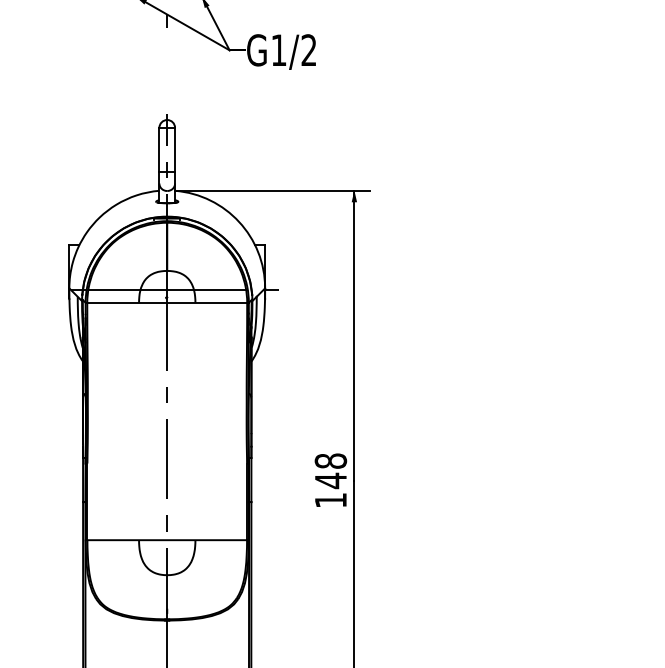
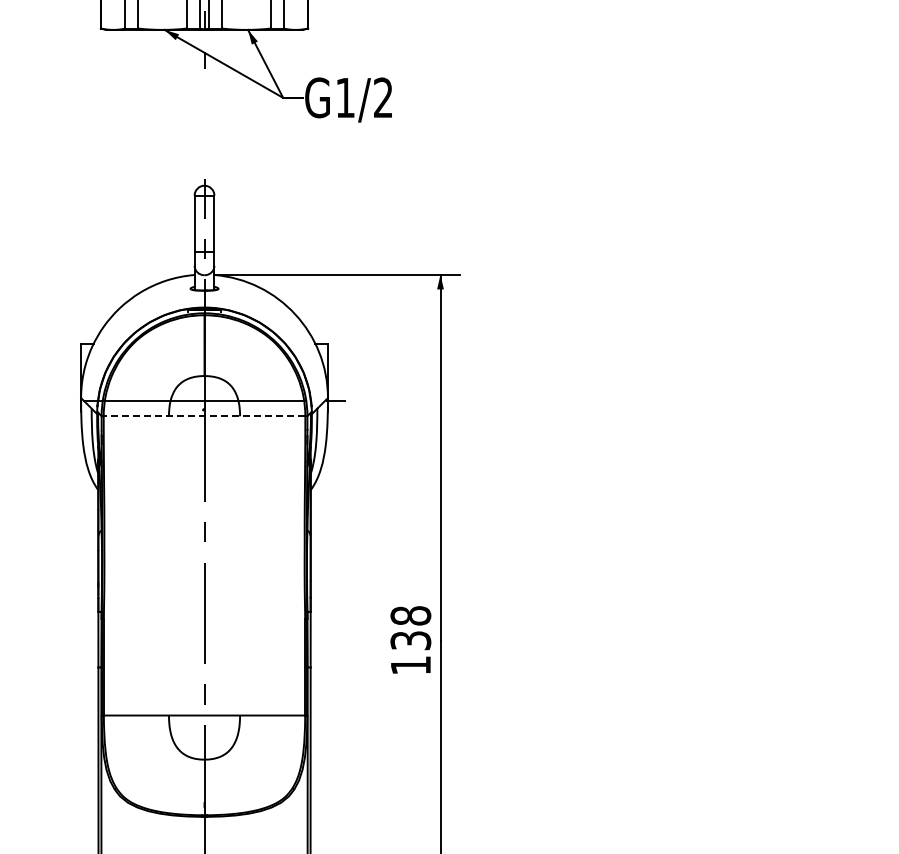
line: (166, 303) -> (203, 416), solid -> dashed
text: (330, 480) -> (410, 640), 148 -> 138

